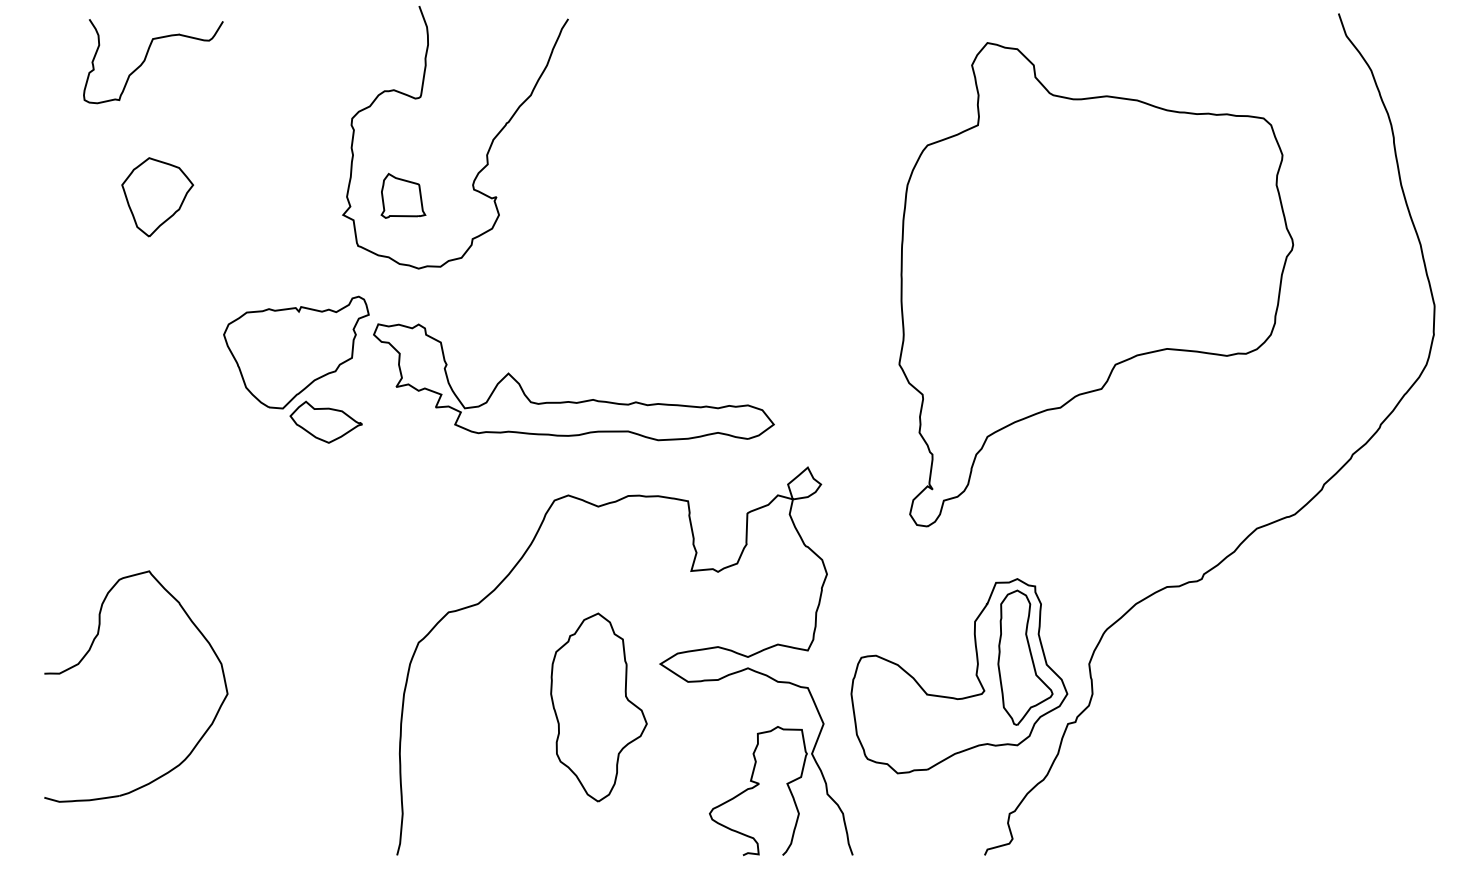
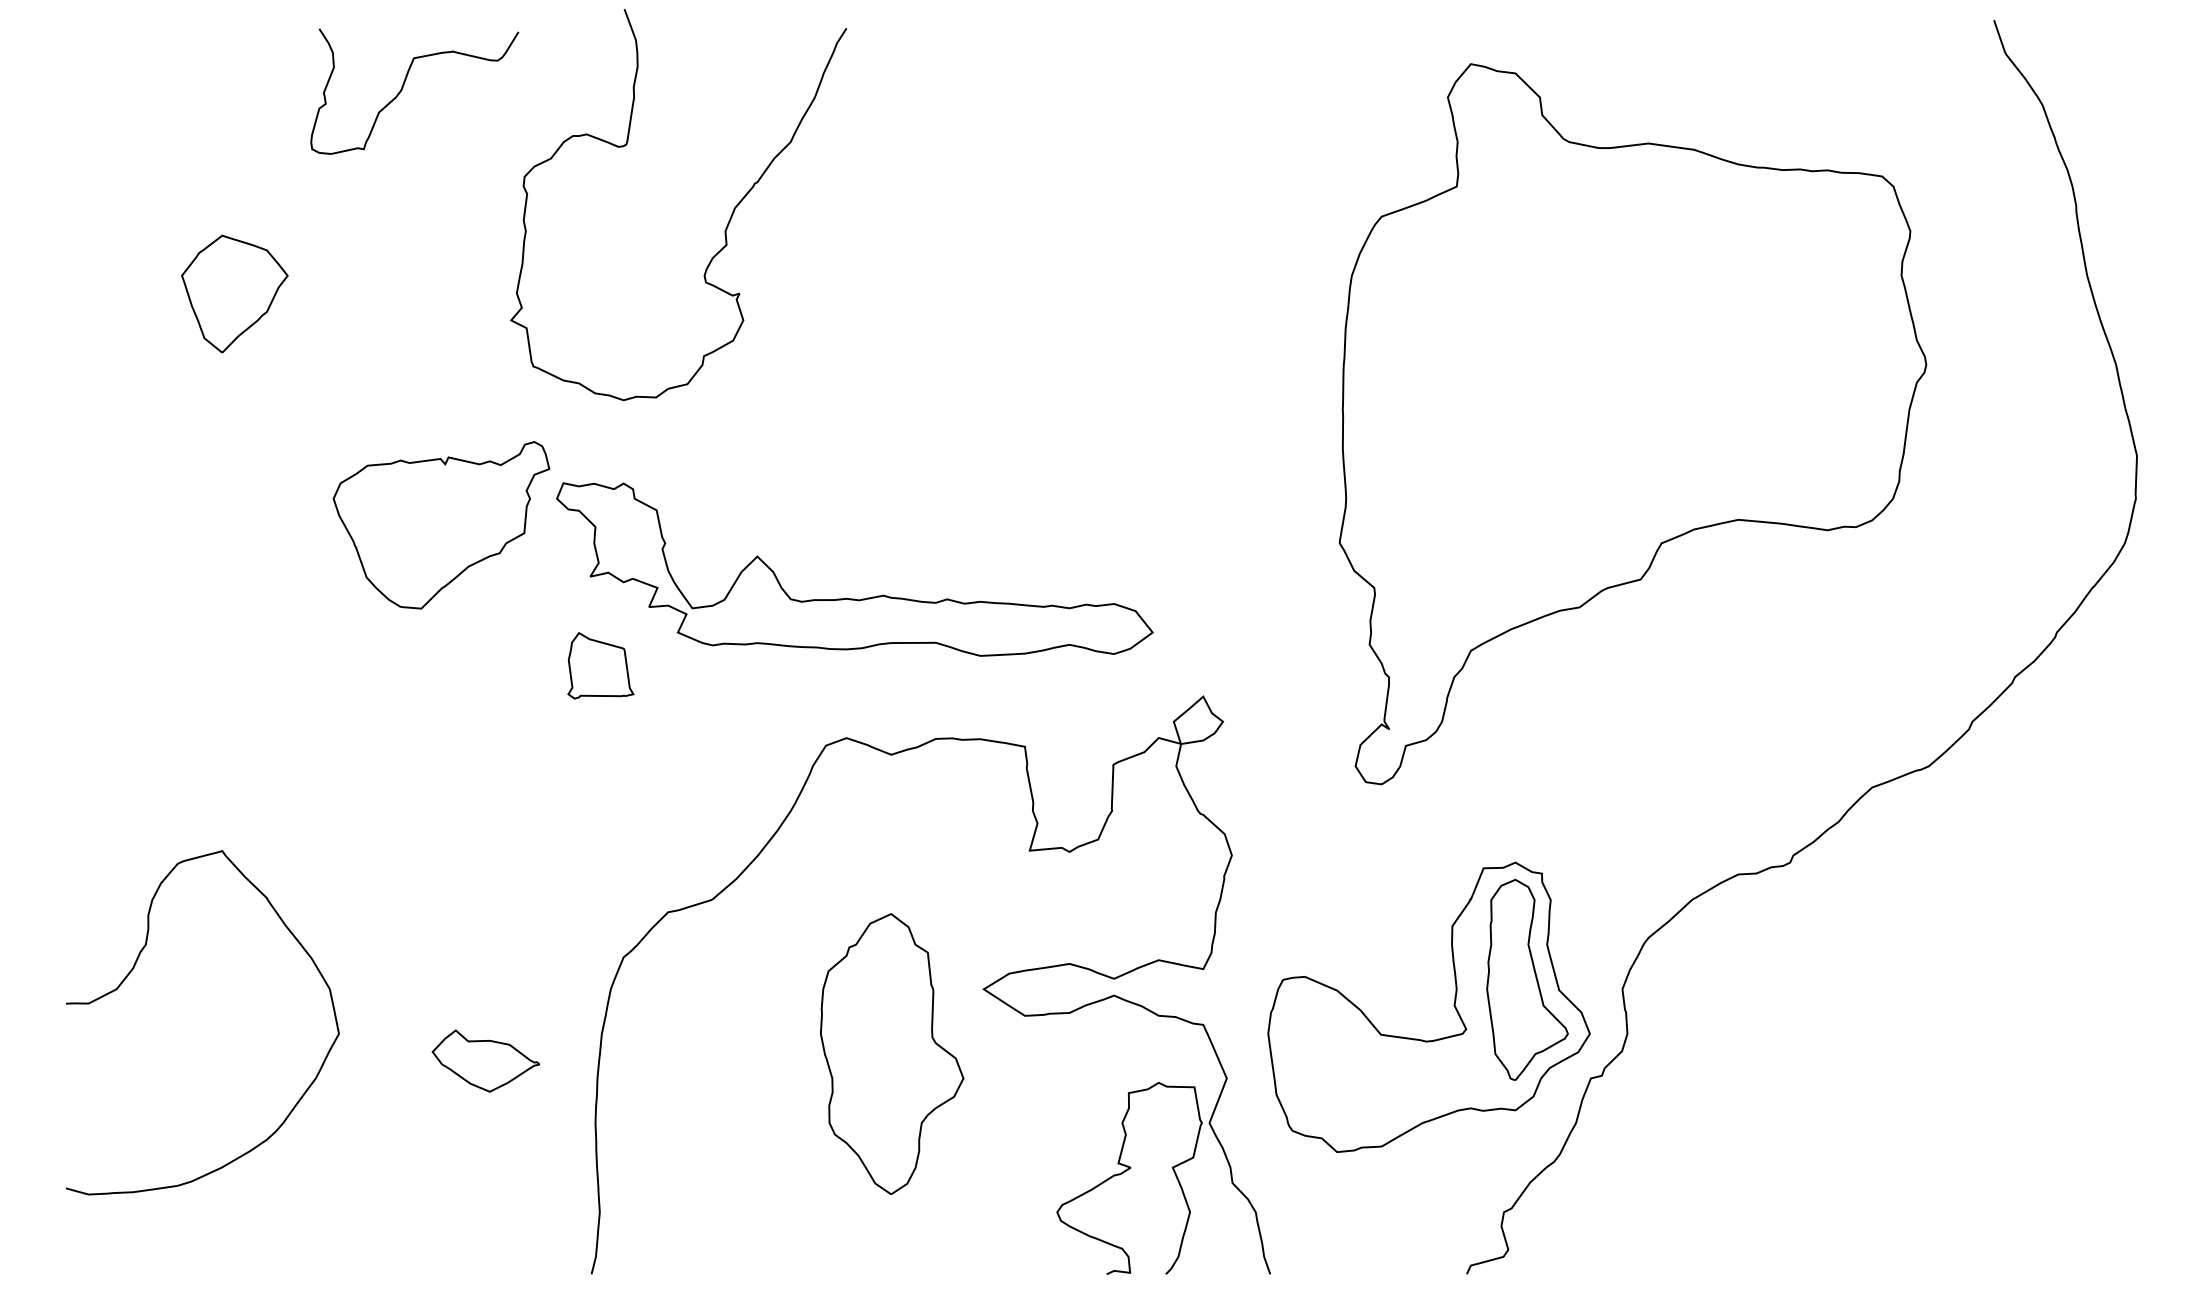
curve: (146, 58) -> (404, 87), moved
part: (403, 195) -> (600, 665), moved
part: (325, 421) -> (484, 1059), moved

